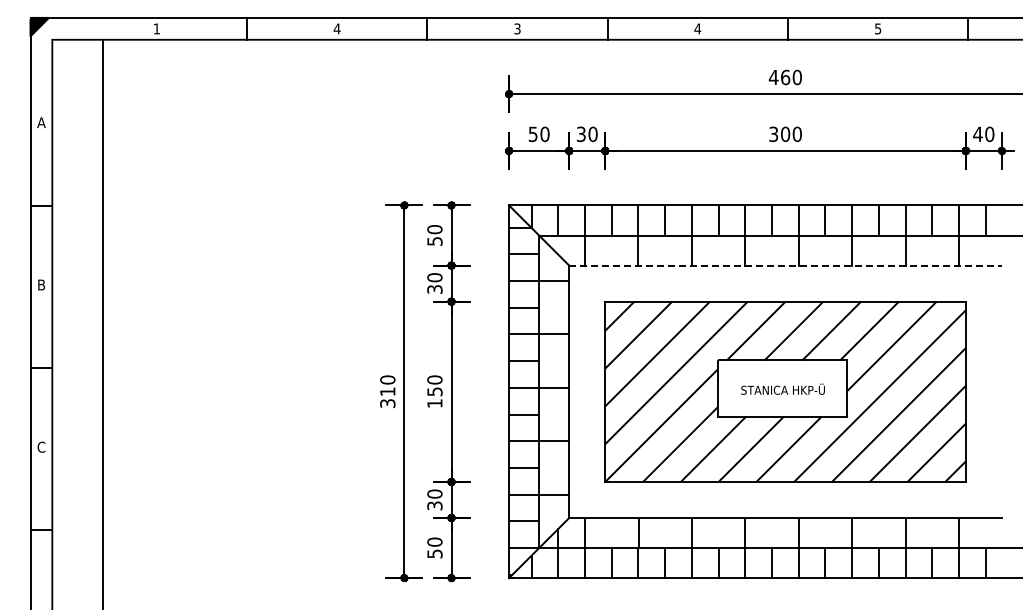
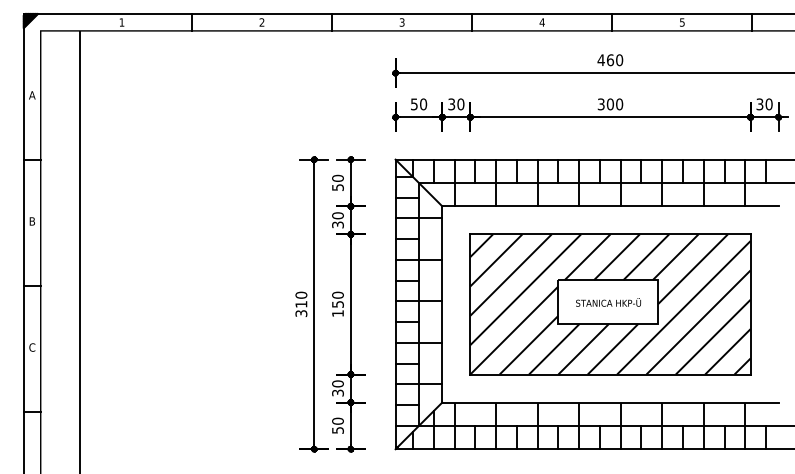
text: (336, 28) -> (261, 22), 4 -> 2
text: (977, 134) -> (759, 104), 40 -> 30
line: (786, 265) -> (611, 206), dashed -> solid

